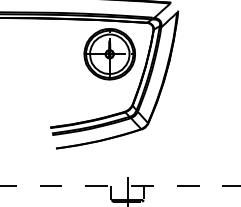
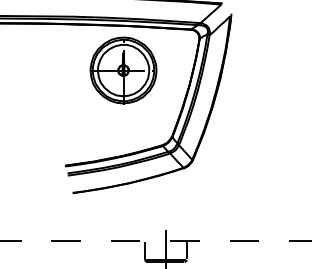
part: (109, 54) -> (123, 70), moved

